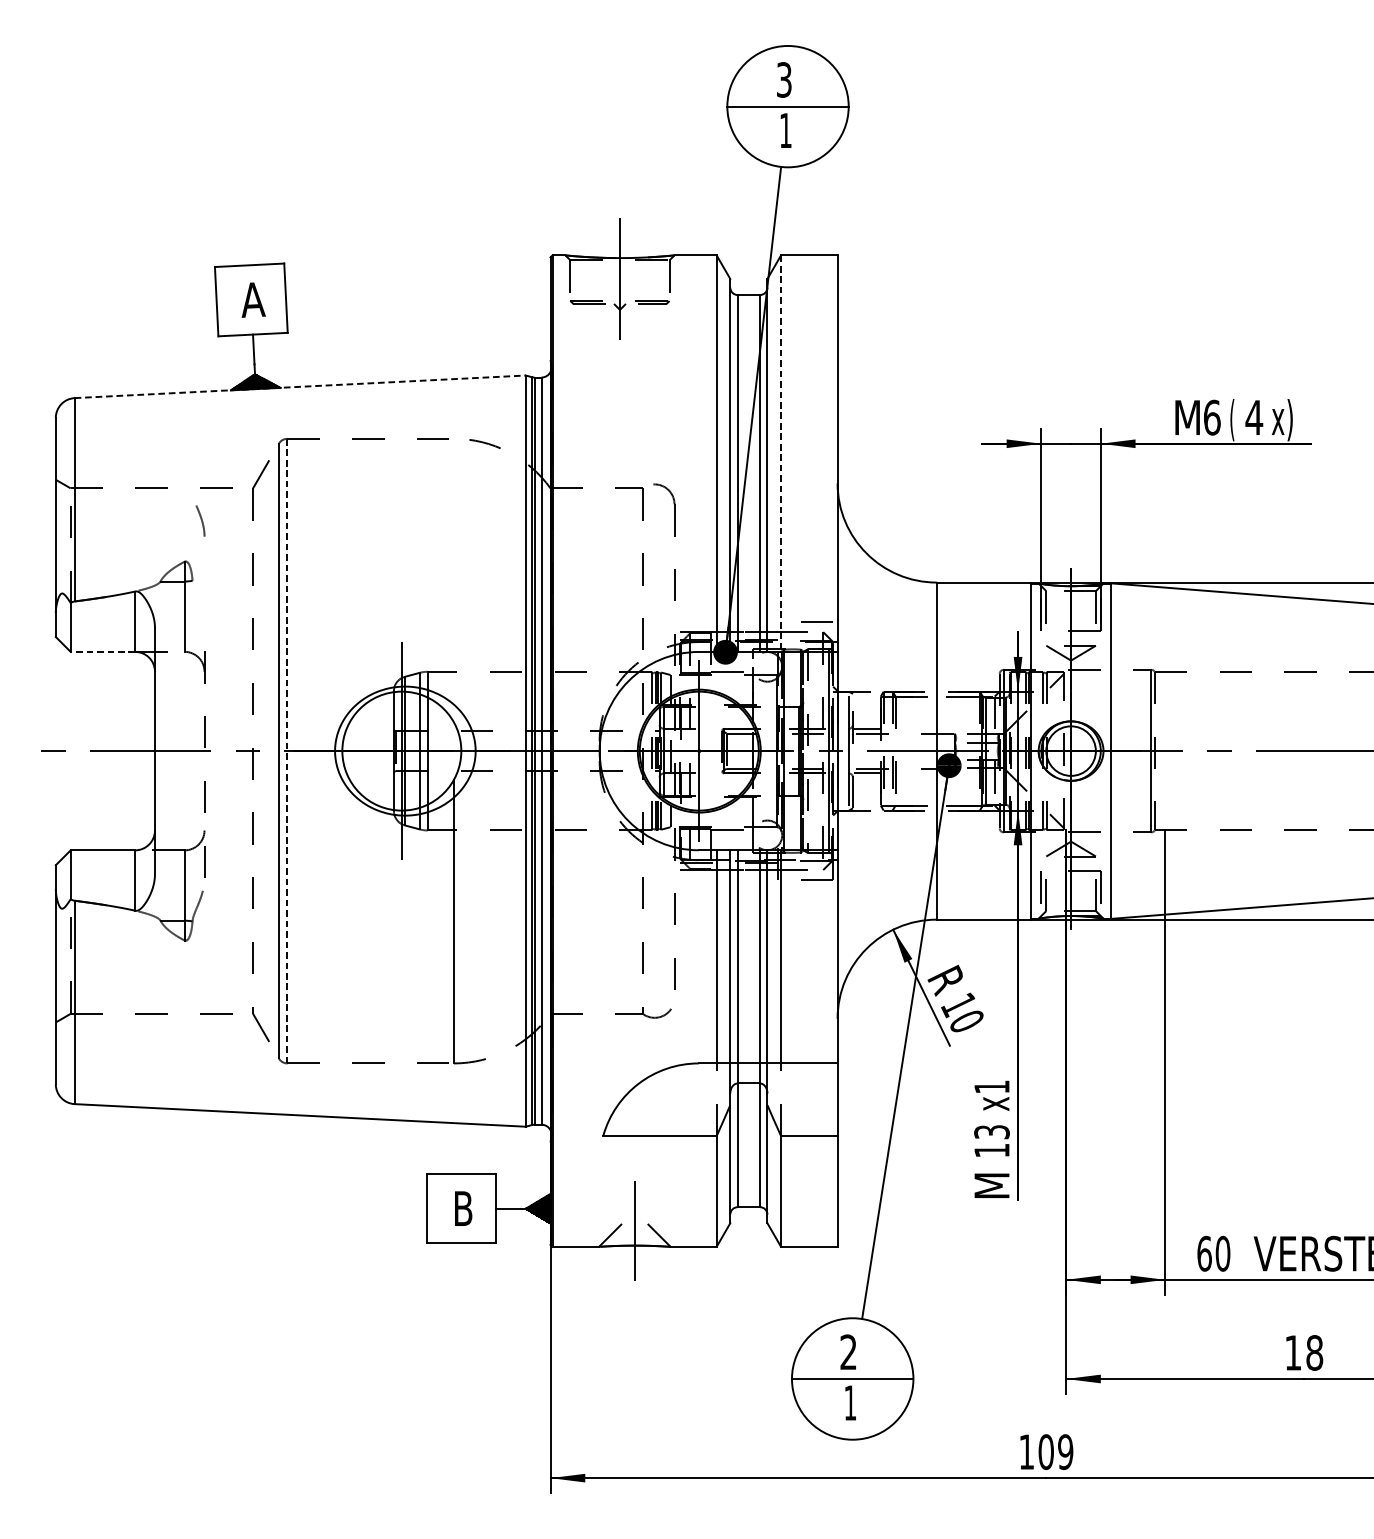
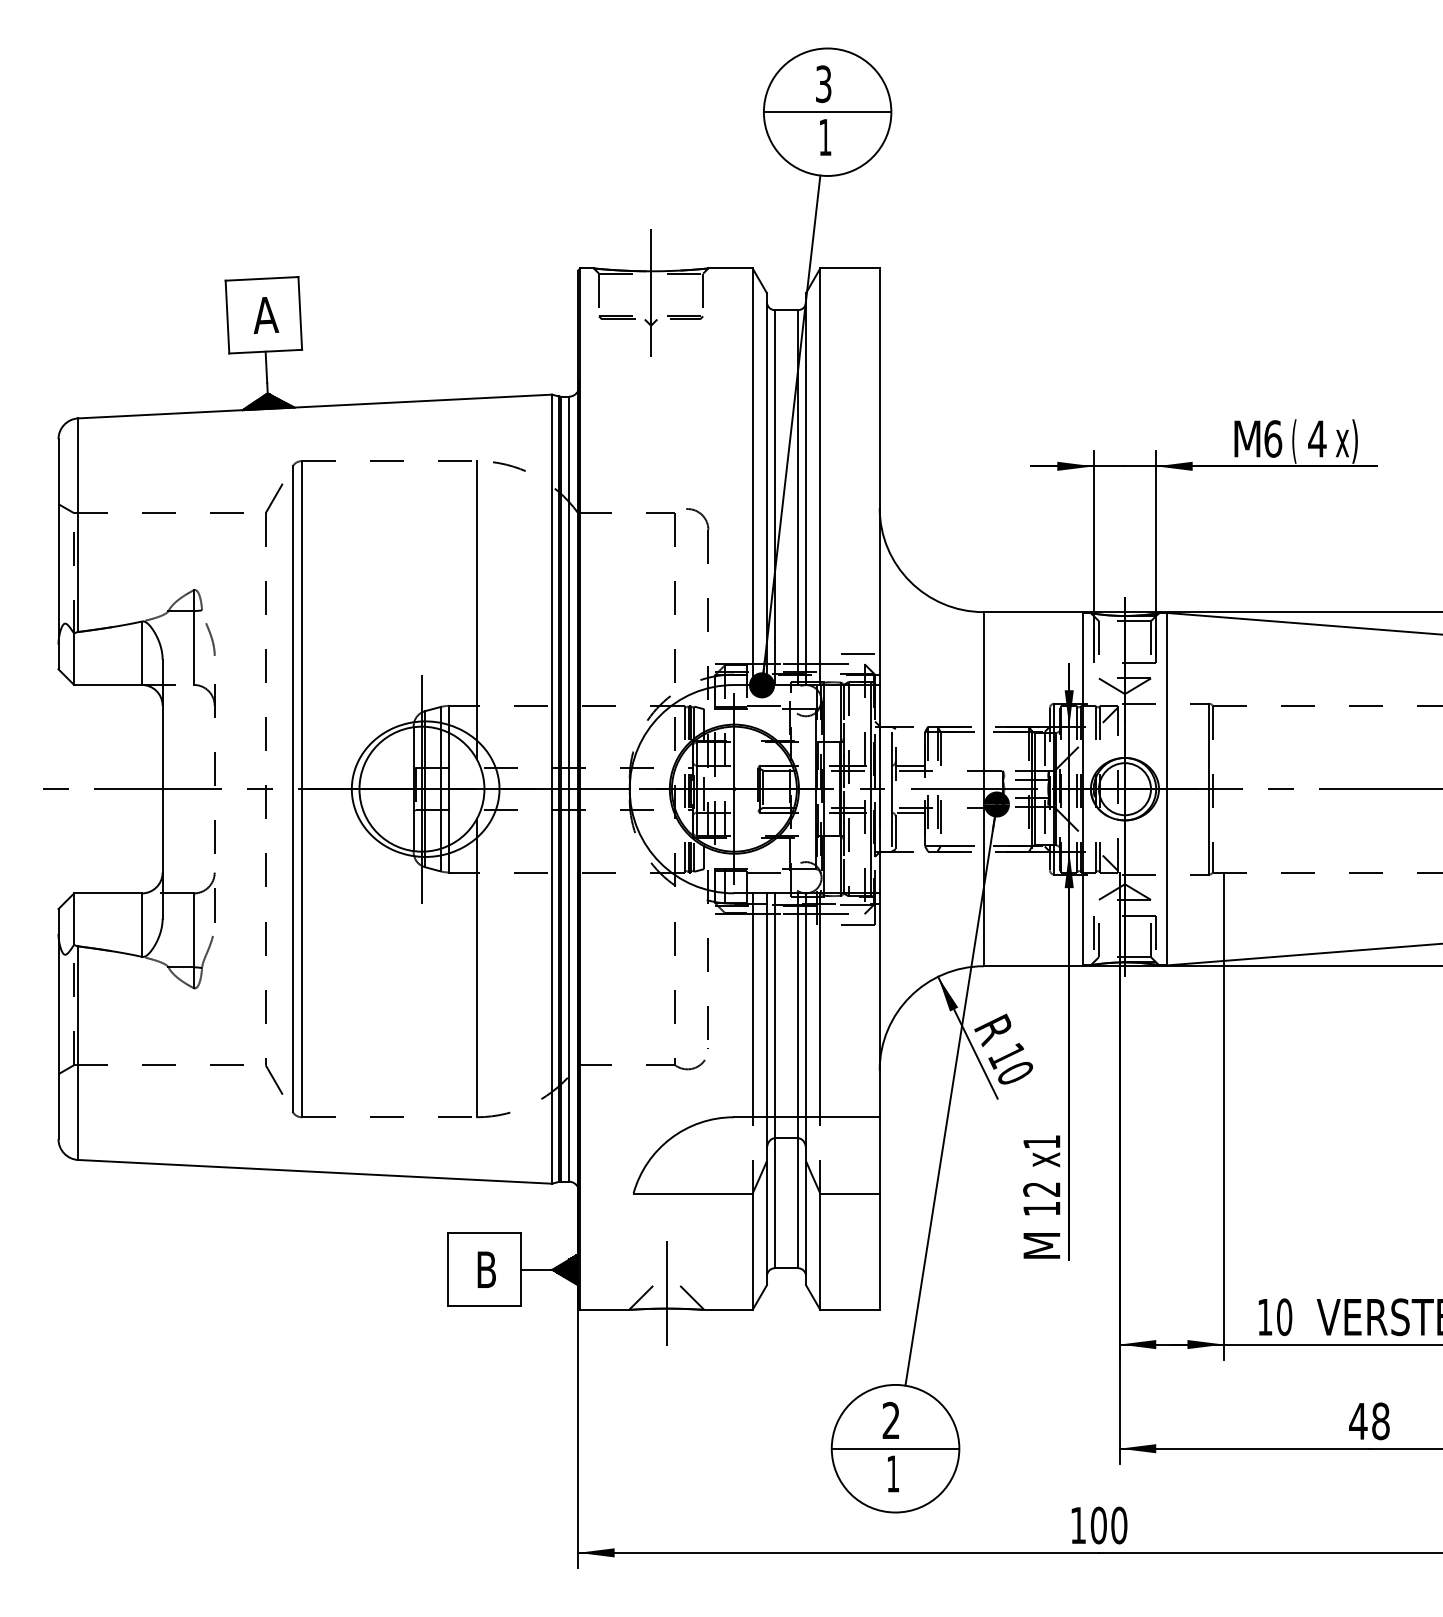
line: (300, 386) -> (315, 406), dashed -> solid
line: (781, 454) -> (820, 477), dashed -> solid
curve: (201, 521) -> (211, 639), moved
line: (453, 581) -> (476, 610), added
line: (102, 651) -> (107, 684), dashed -> solid
line: (287, 750) -> (301, 788), dashed -> solid
text: (991, 1132) -> (1041, 1189), 13 -> 12
text: (1203, 1254) -> (1264, 1317), 60 -> 10
text: (1293, 1353) -> (1358, 1421), 18 -> 48
text: (1065, 1452) -> (1119, 1525), 109 -> 100

